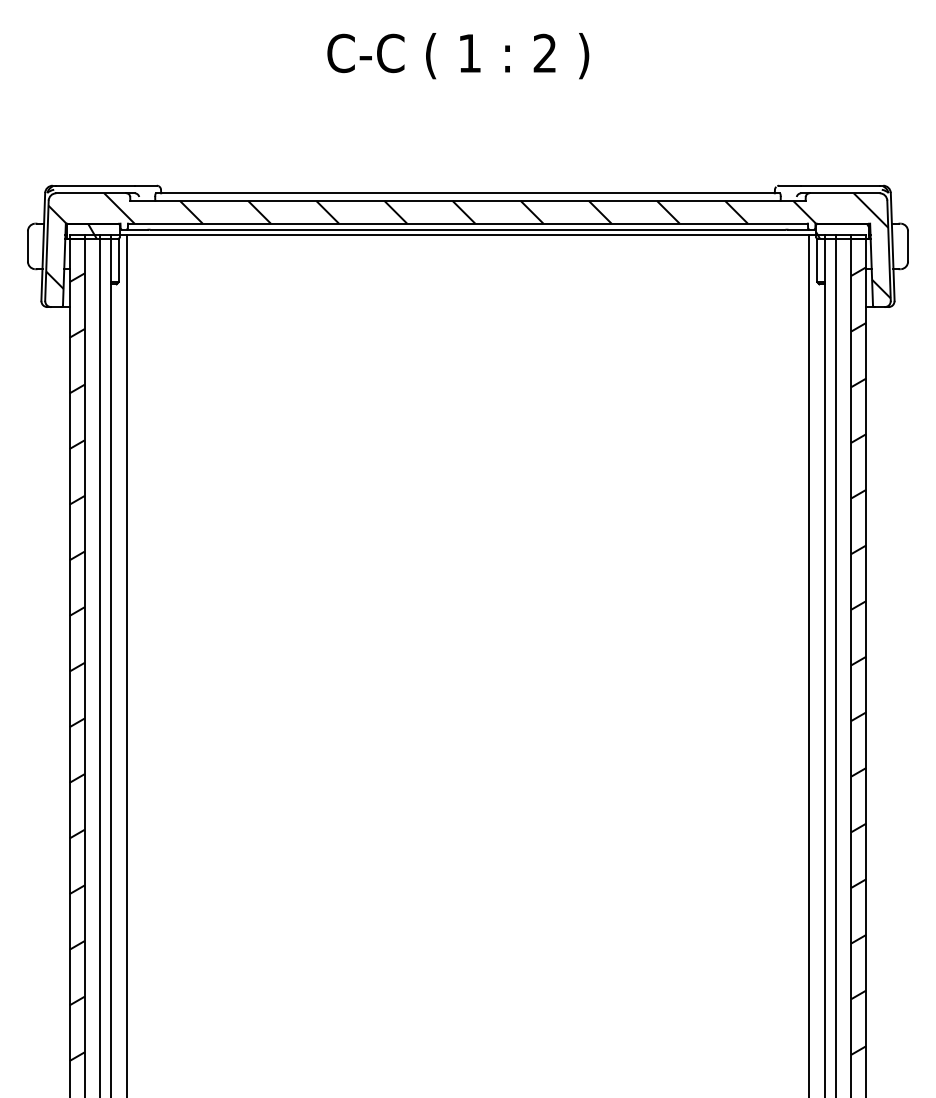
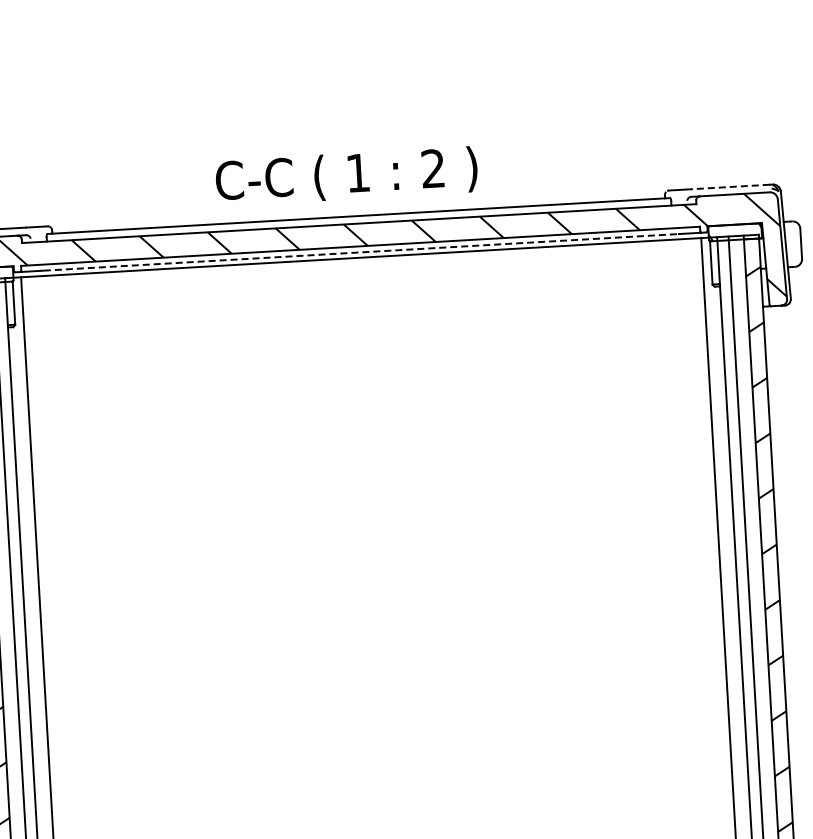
text: (458, 56) -> (347, 176), moved
line: (840, 185) -> (730, 186), solid -> dashed
line: (468, 229) -> (361, 252), solid -> dashed

